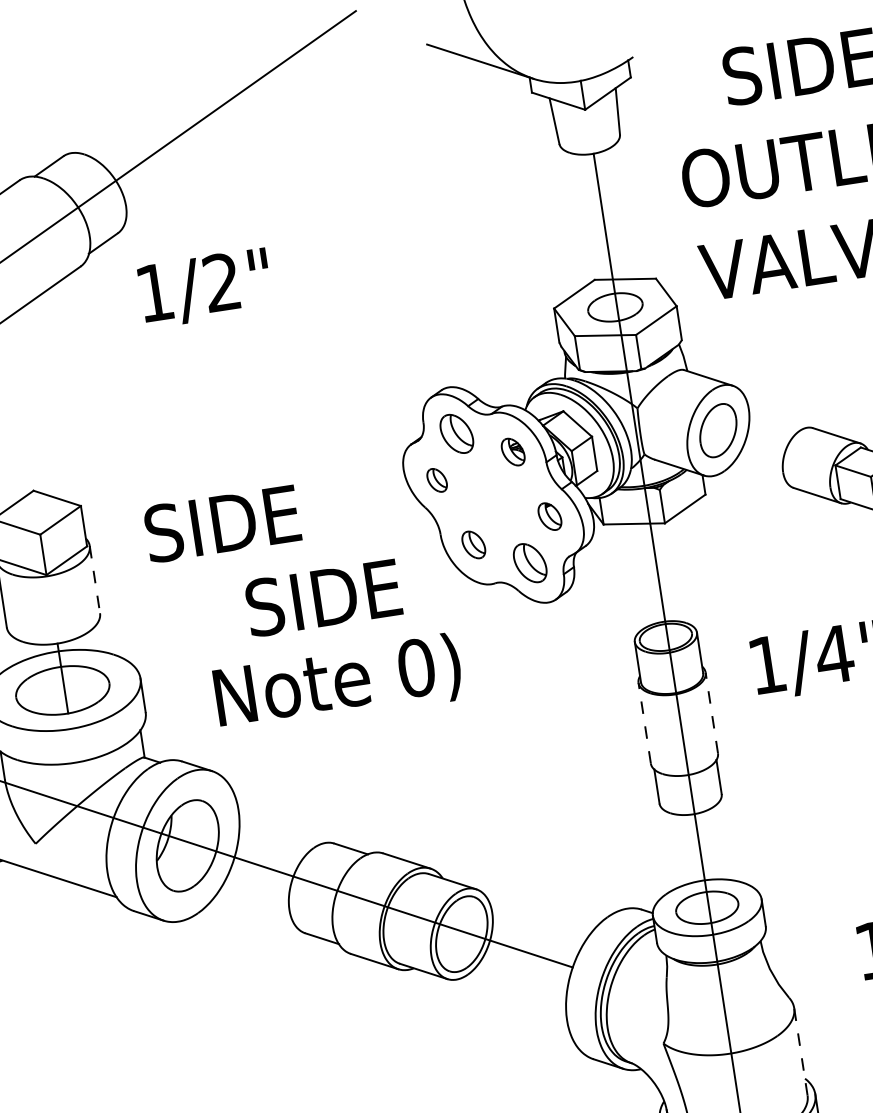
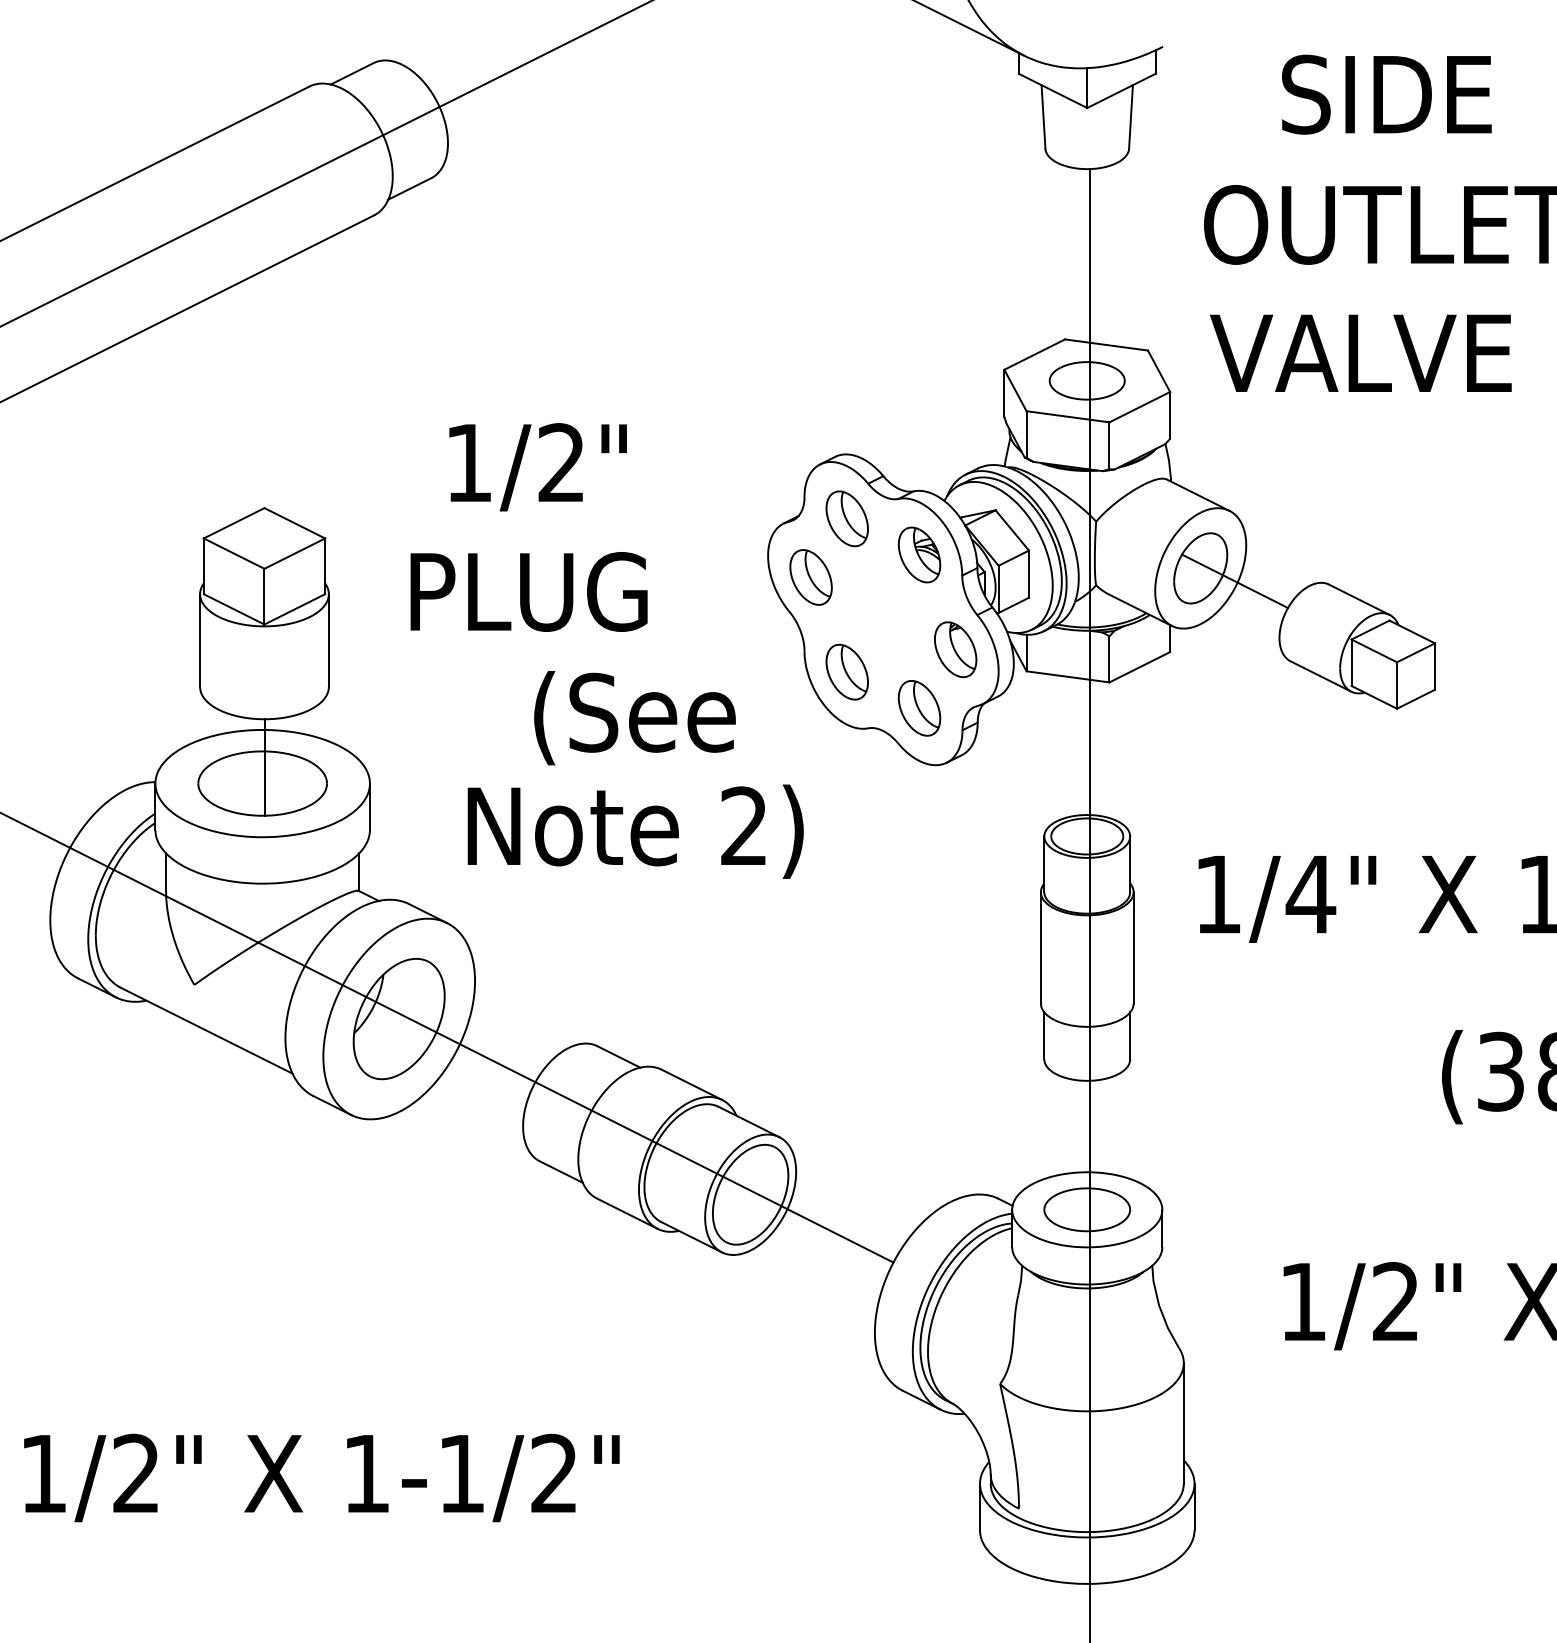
text: (205, 288) -> (537, 467), moved
line: (745, 436) -> (1235, 581), added
part: (513, 451) -> (919, 554), size x1.43
part: (436, 480) -> (810, 577), size x1.67
part: (549, 516) -> (955, 649), size x1.43
text: (233, 521) -> (527, 591), SIDE -> PLUG
part: (473, 544) -> (846, 671), size x1.43
line: (94, 580) -> (328, 641), dashed -> solid
text: (324, 602) -> (633, 718), SIDE -> (See
text: (416, 668) -> (744, 826), 0) -> 2)
line: (711, 712) -> (1133, 947), dashed -> solid
line: (644, 722) -> (1040, 947), dashed -> solid
line: (800, 1051) -> (1183, 1422), dashed -> solid

